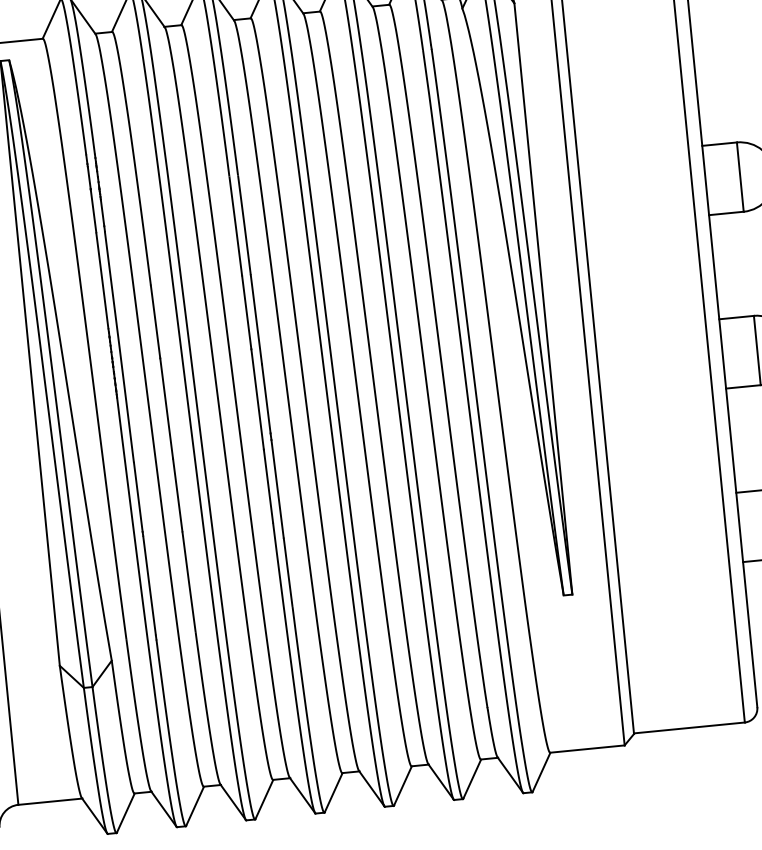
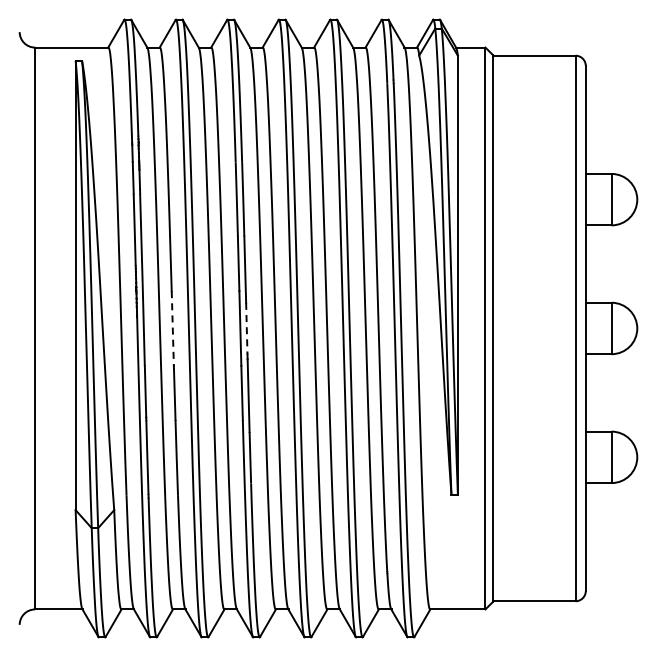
line: (265, 398) -> (246, 328), solid -> dashed
line: (166, 409) -> (172, 329), solid -> dashed

